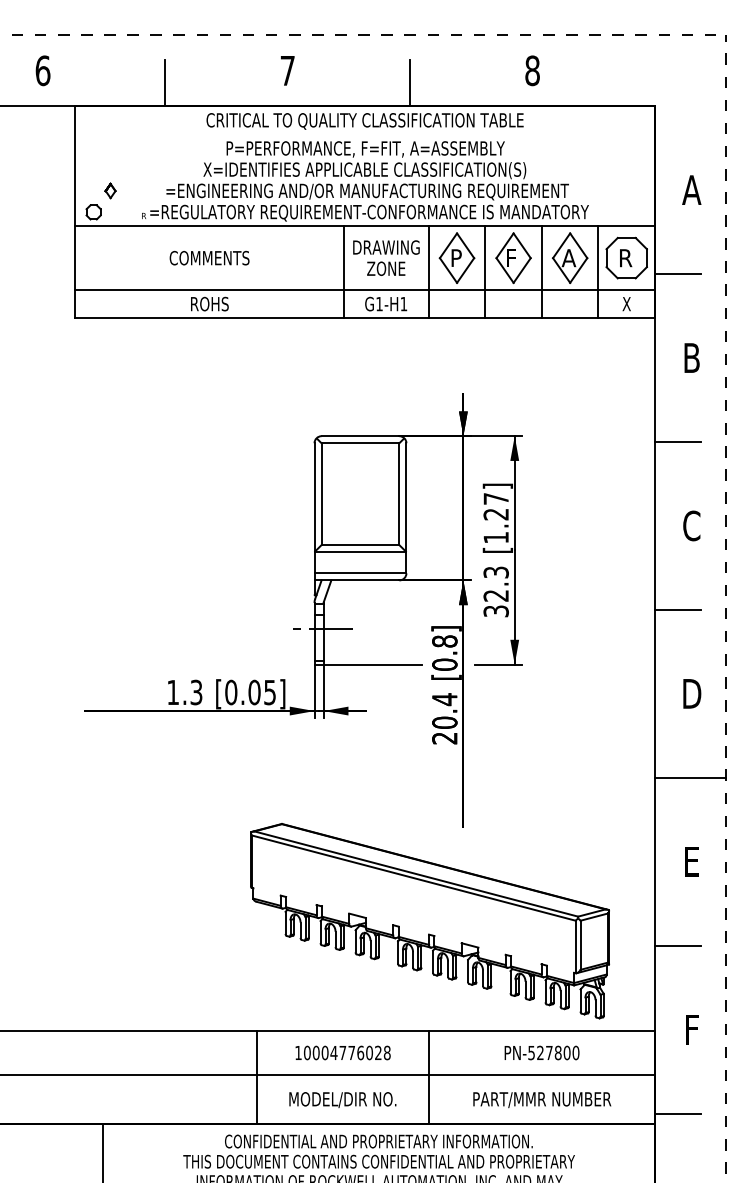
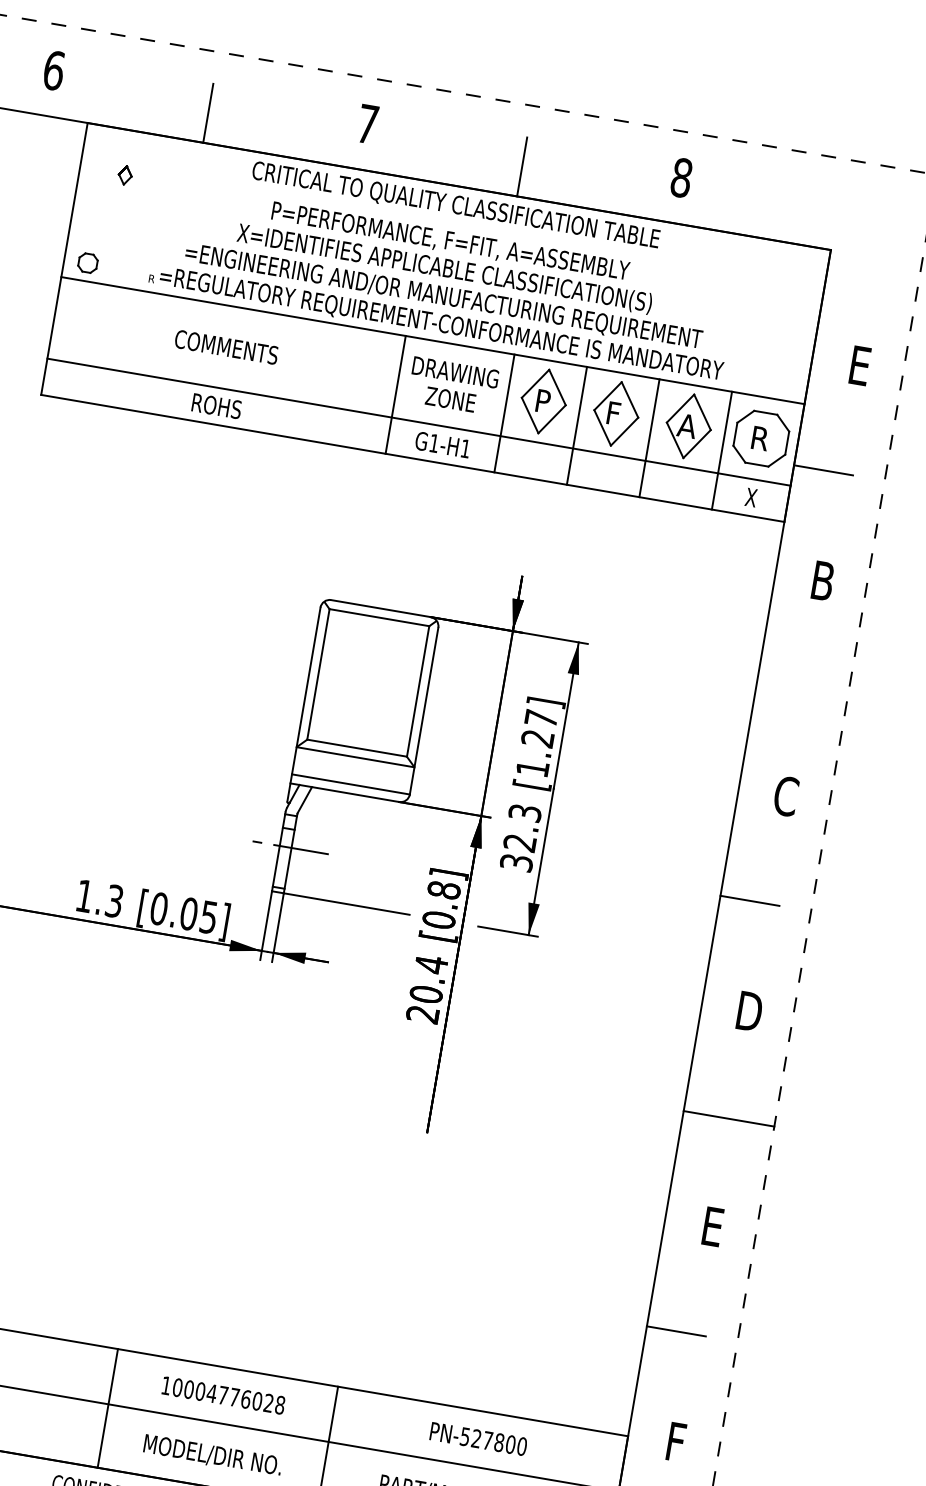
text: (691, 189) -> (859, 364), A -> E
part: (110, 190) -> (125, 174), moved
line: (677, 441) -> (786, 684), removed
part: (429, 921) -> (363, 1245), removed

